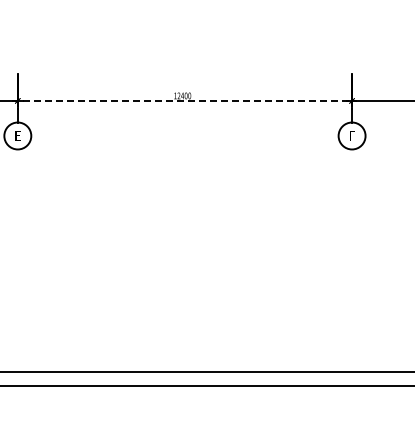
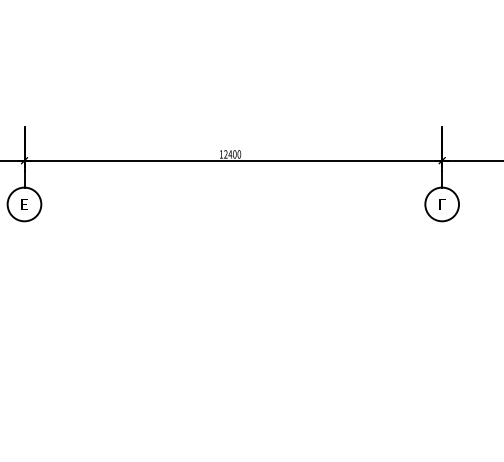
line: (184, 100) -> (232, 160), dashed -> solid

